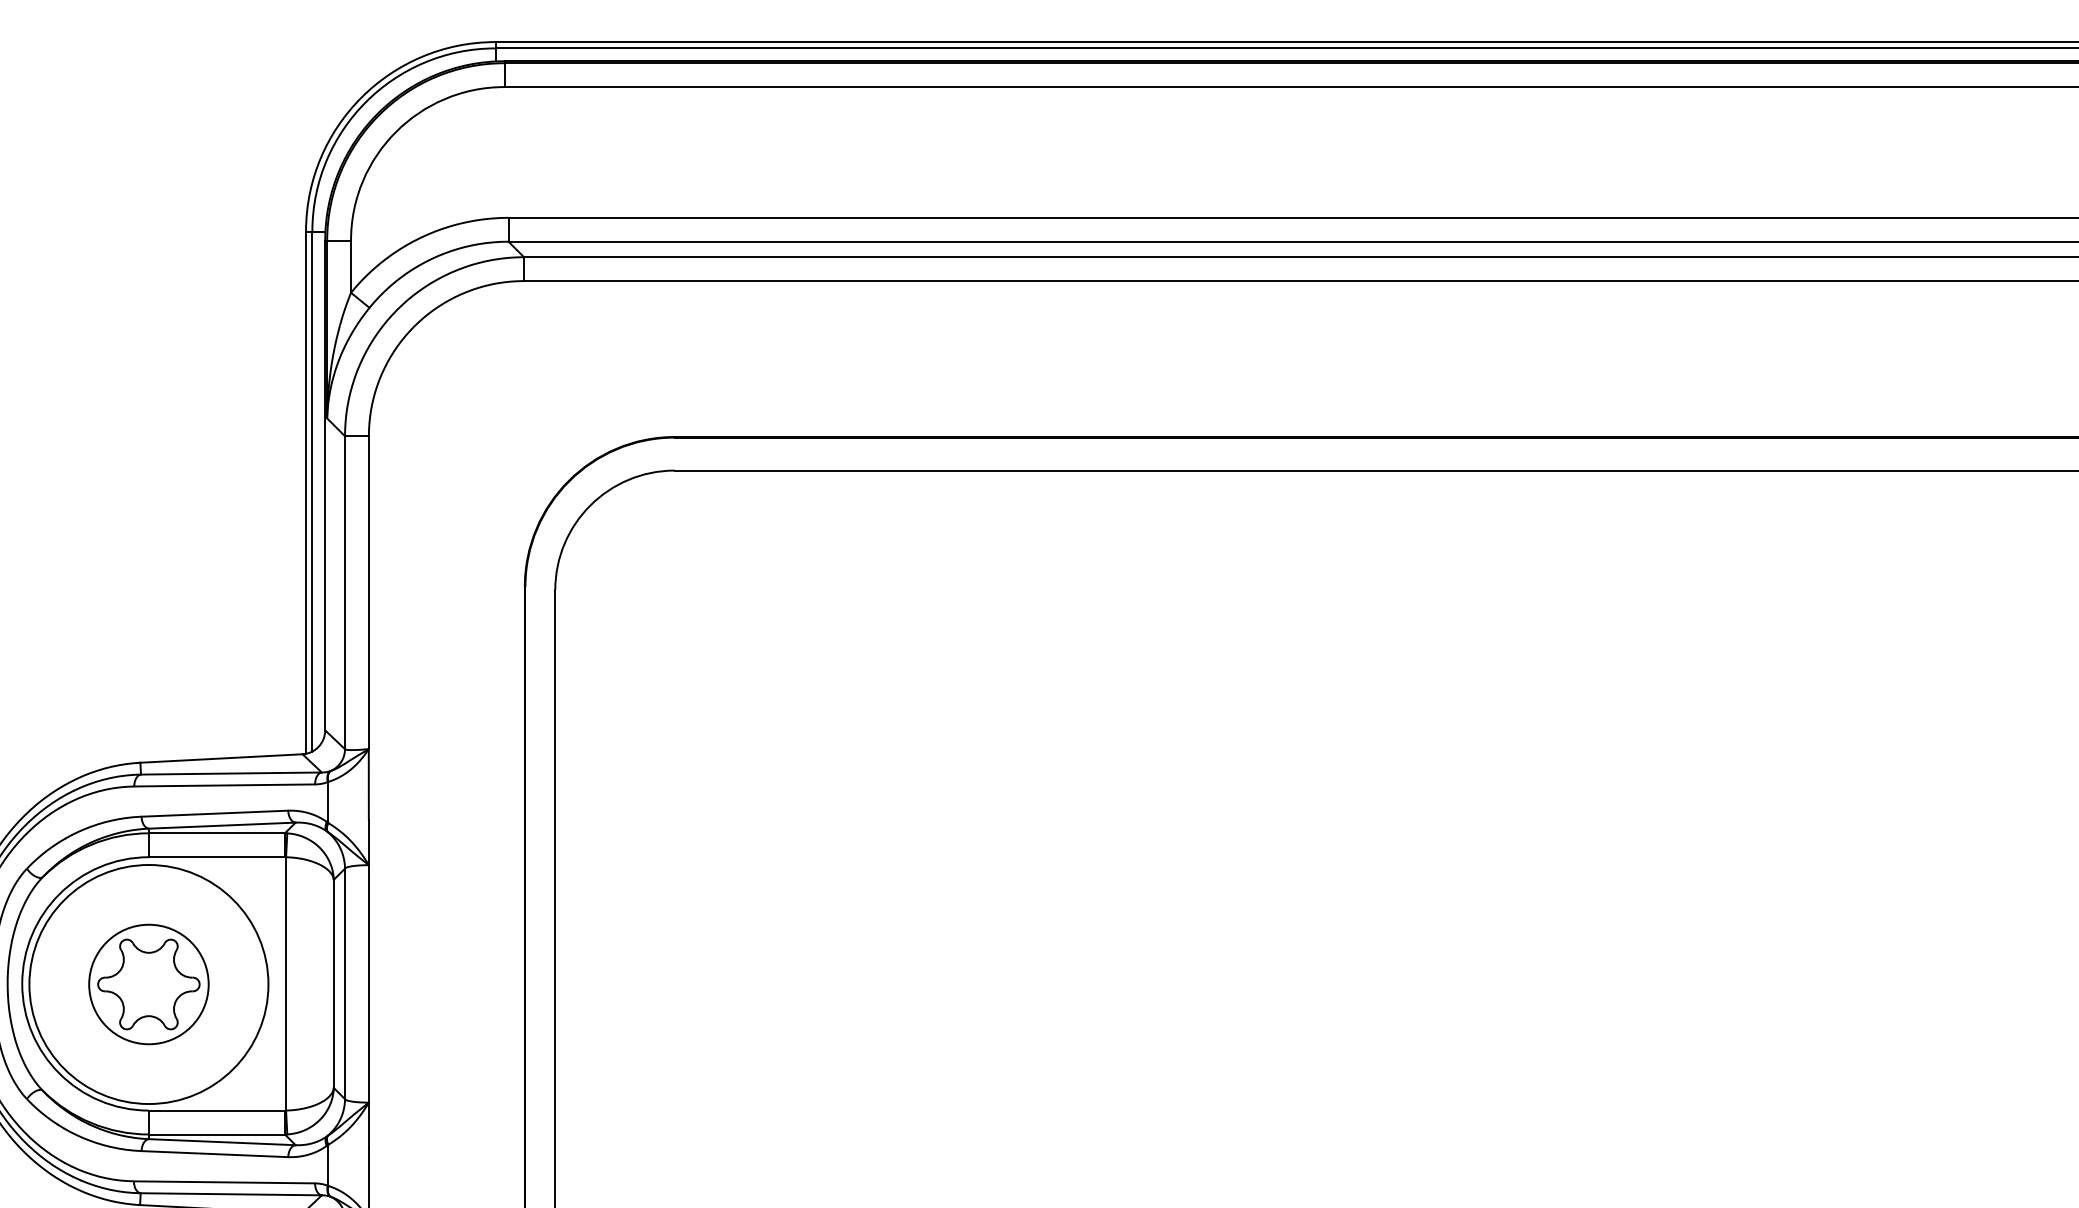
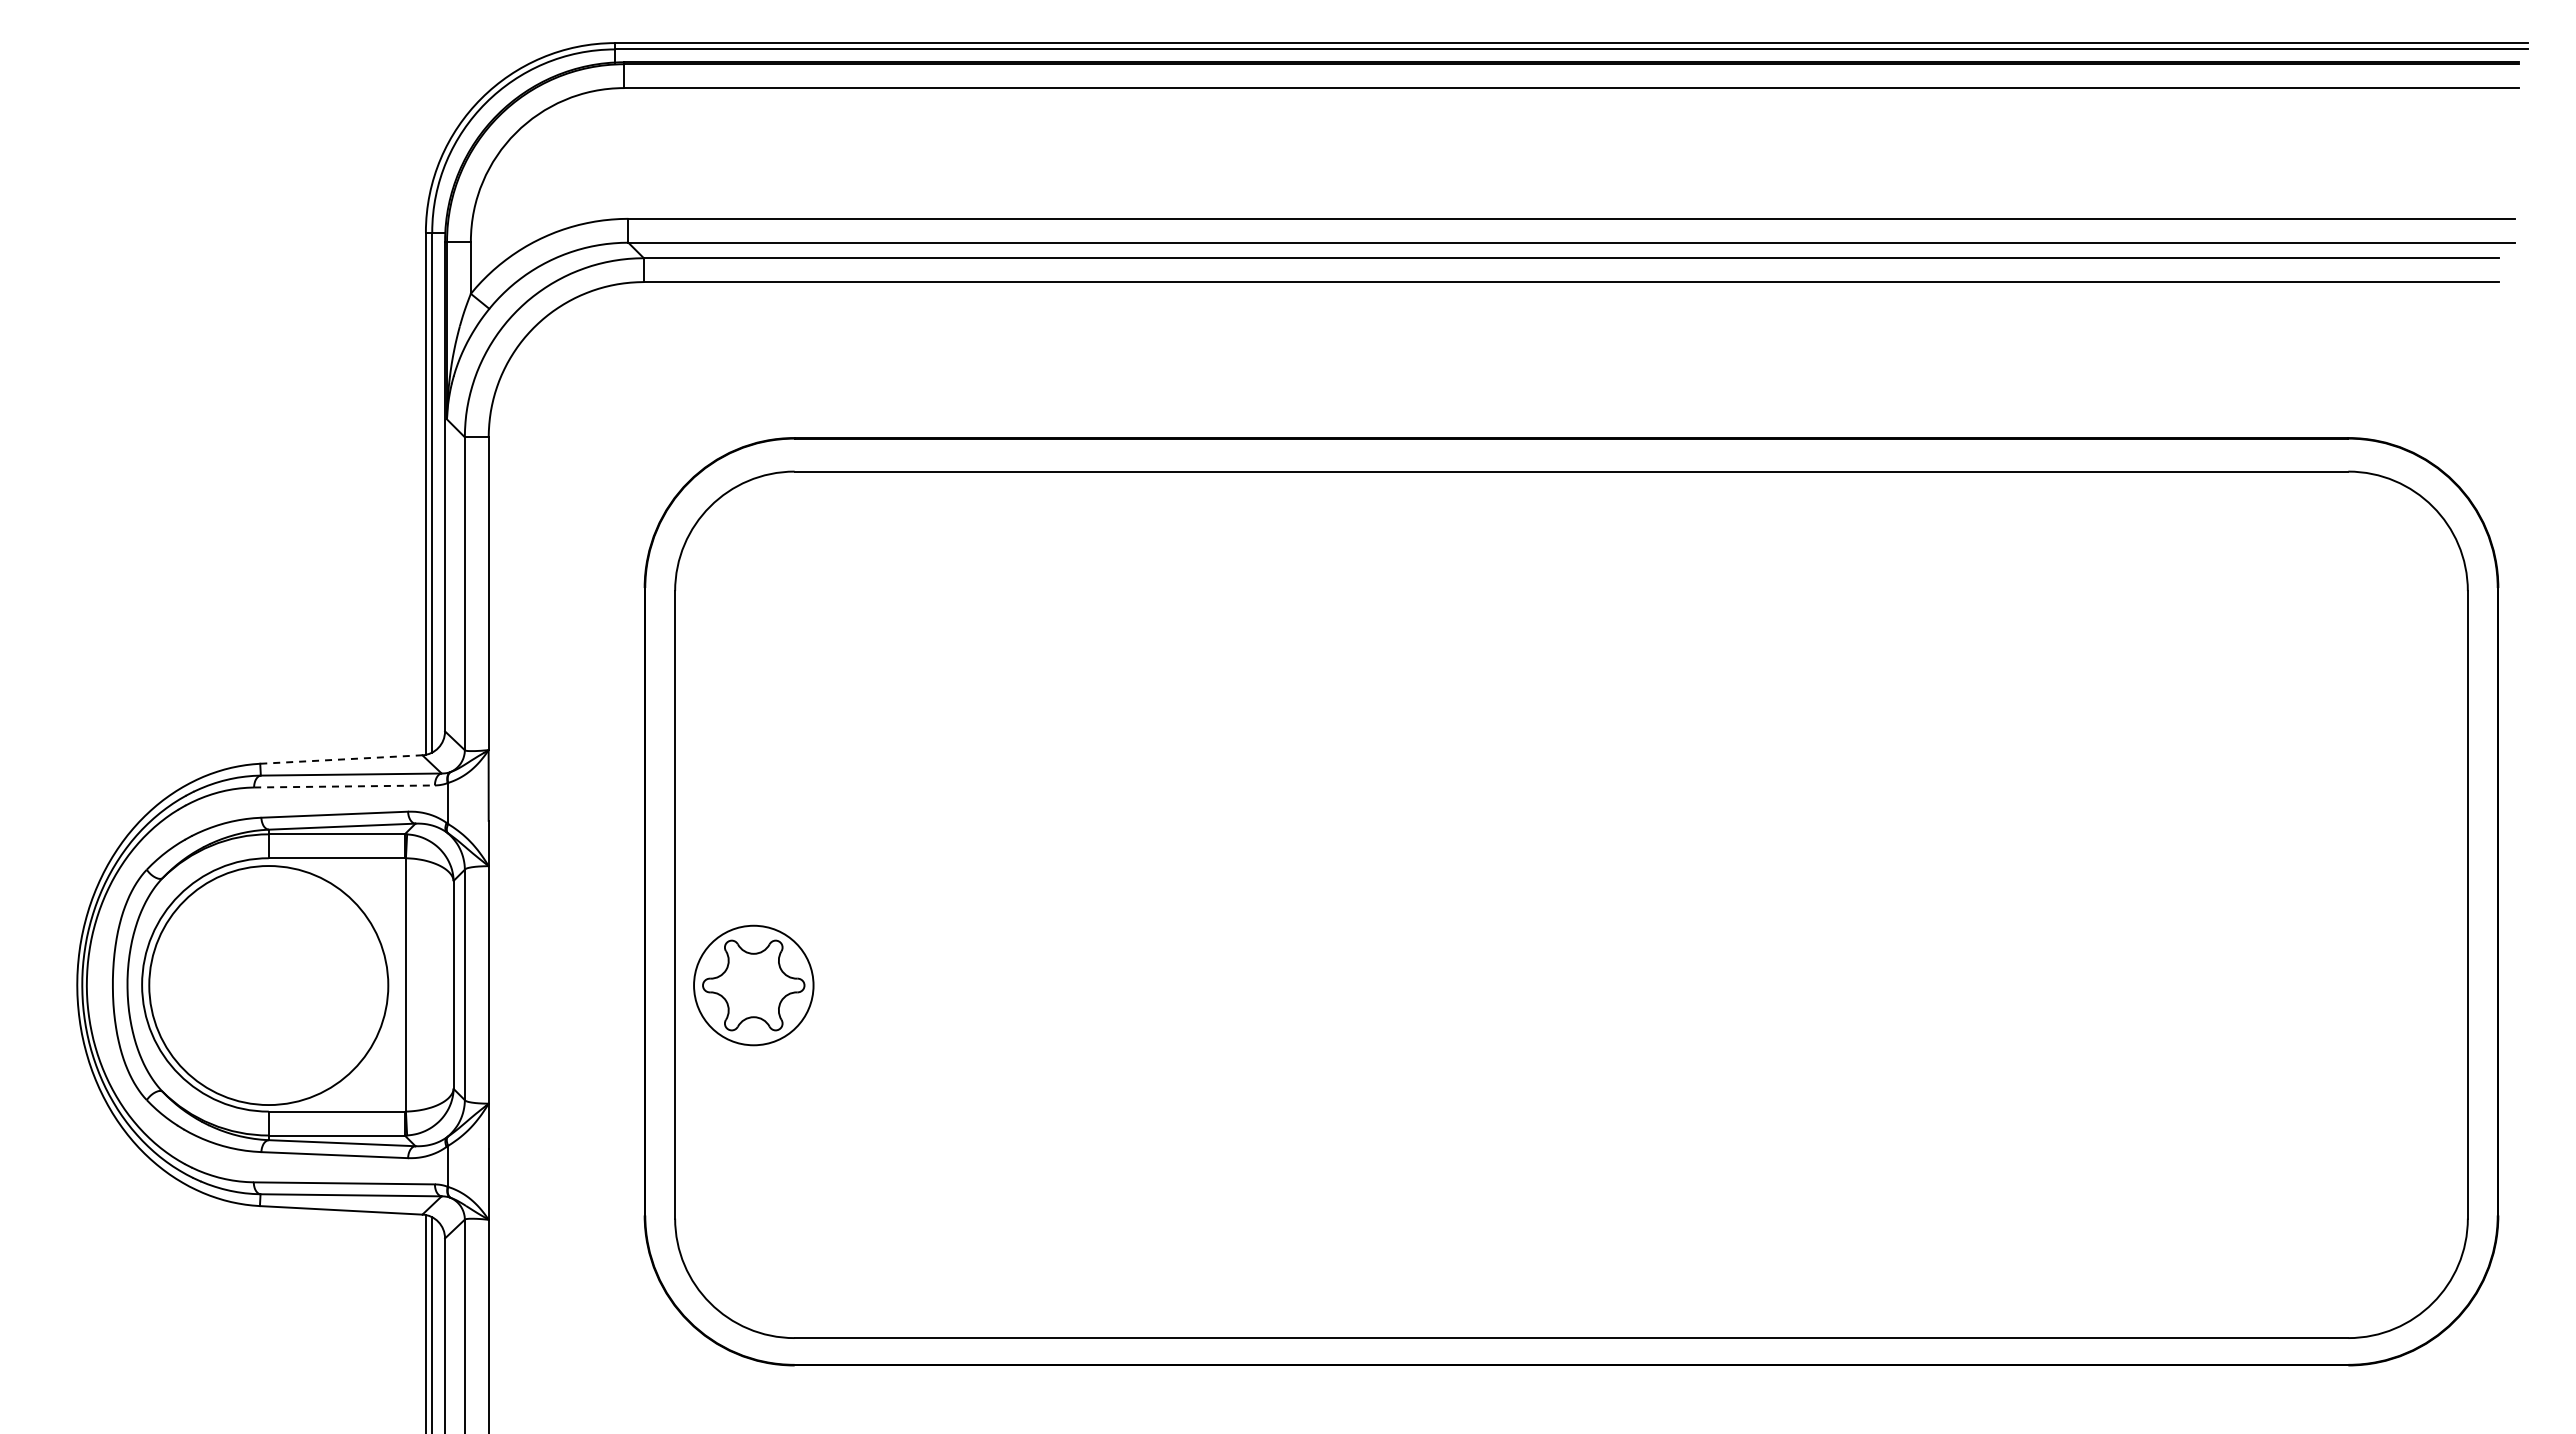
line: (221, 758) -> (341, 759), solid -> dashed
line: (225, 785) -> (345, 786), solid -> dashed
part: (148, 984) -> (753, 985), moved

